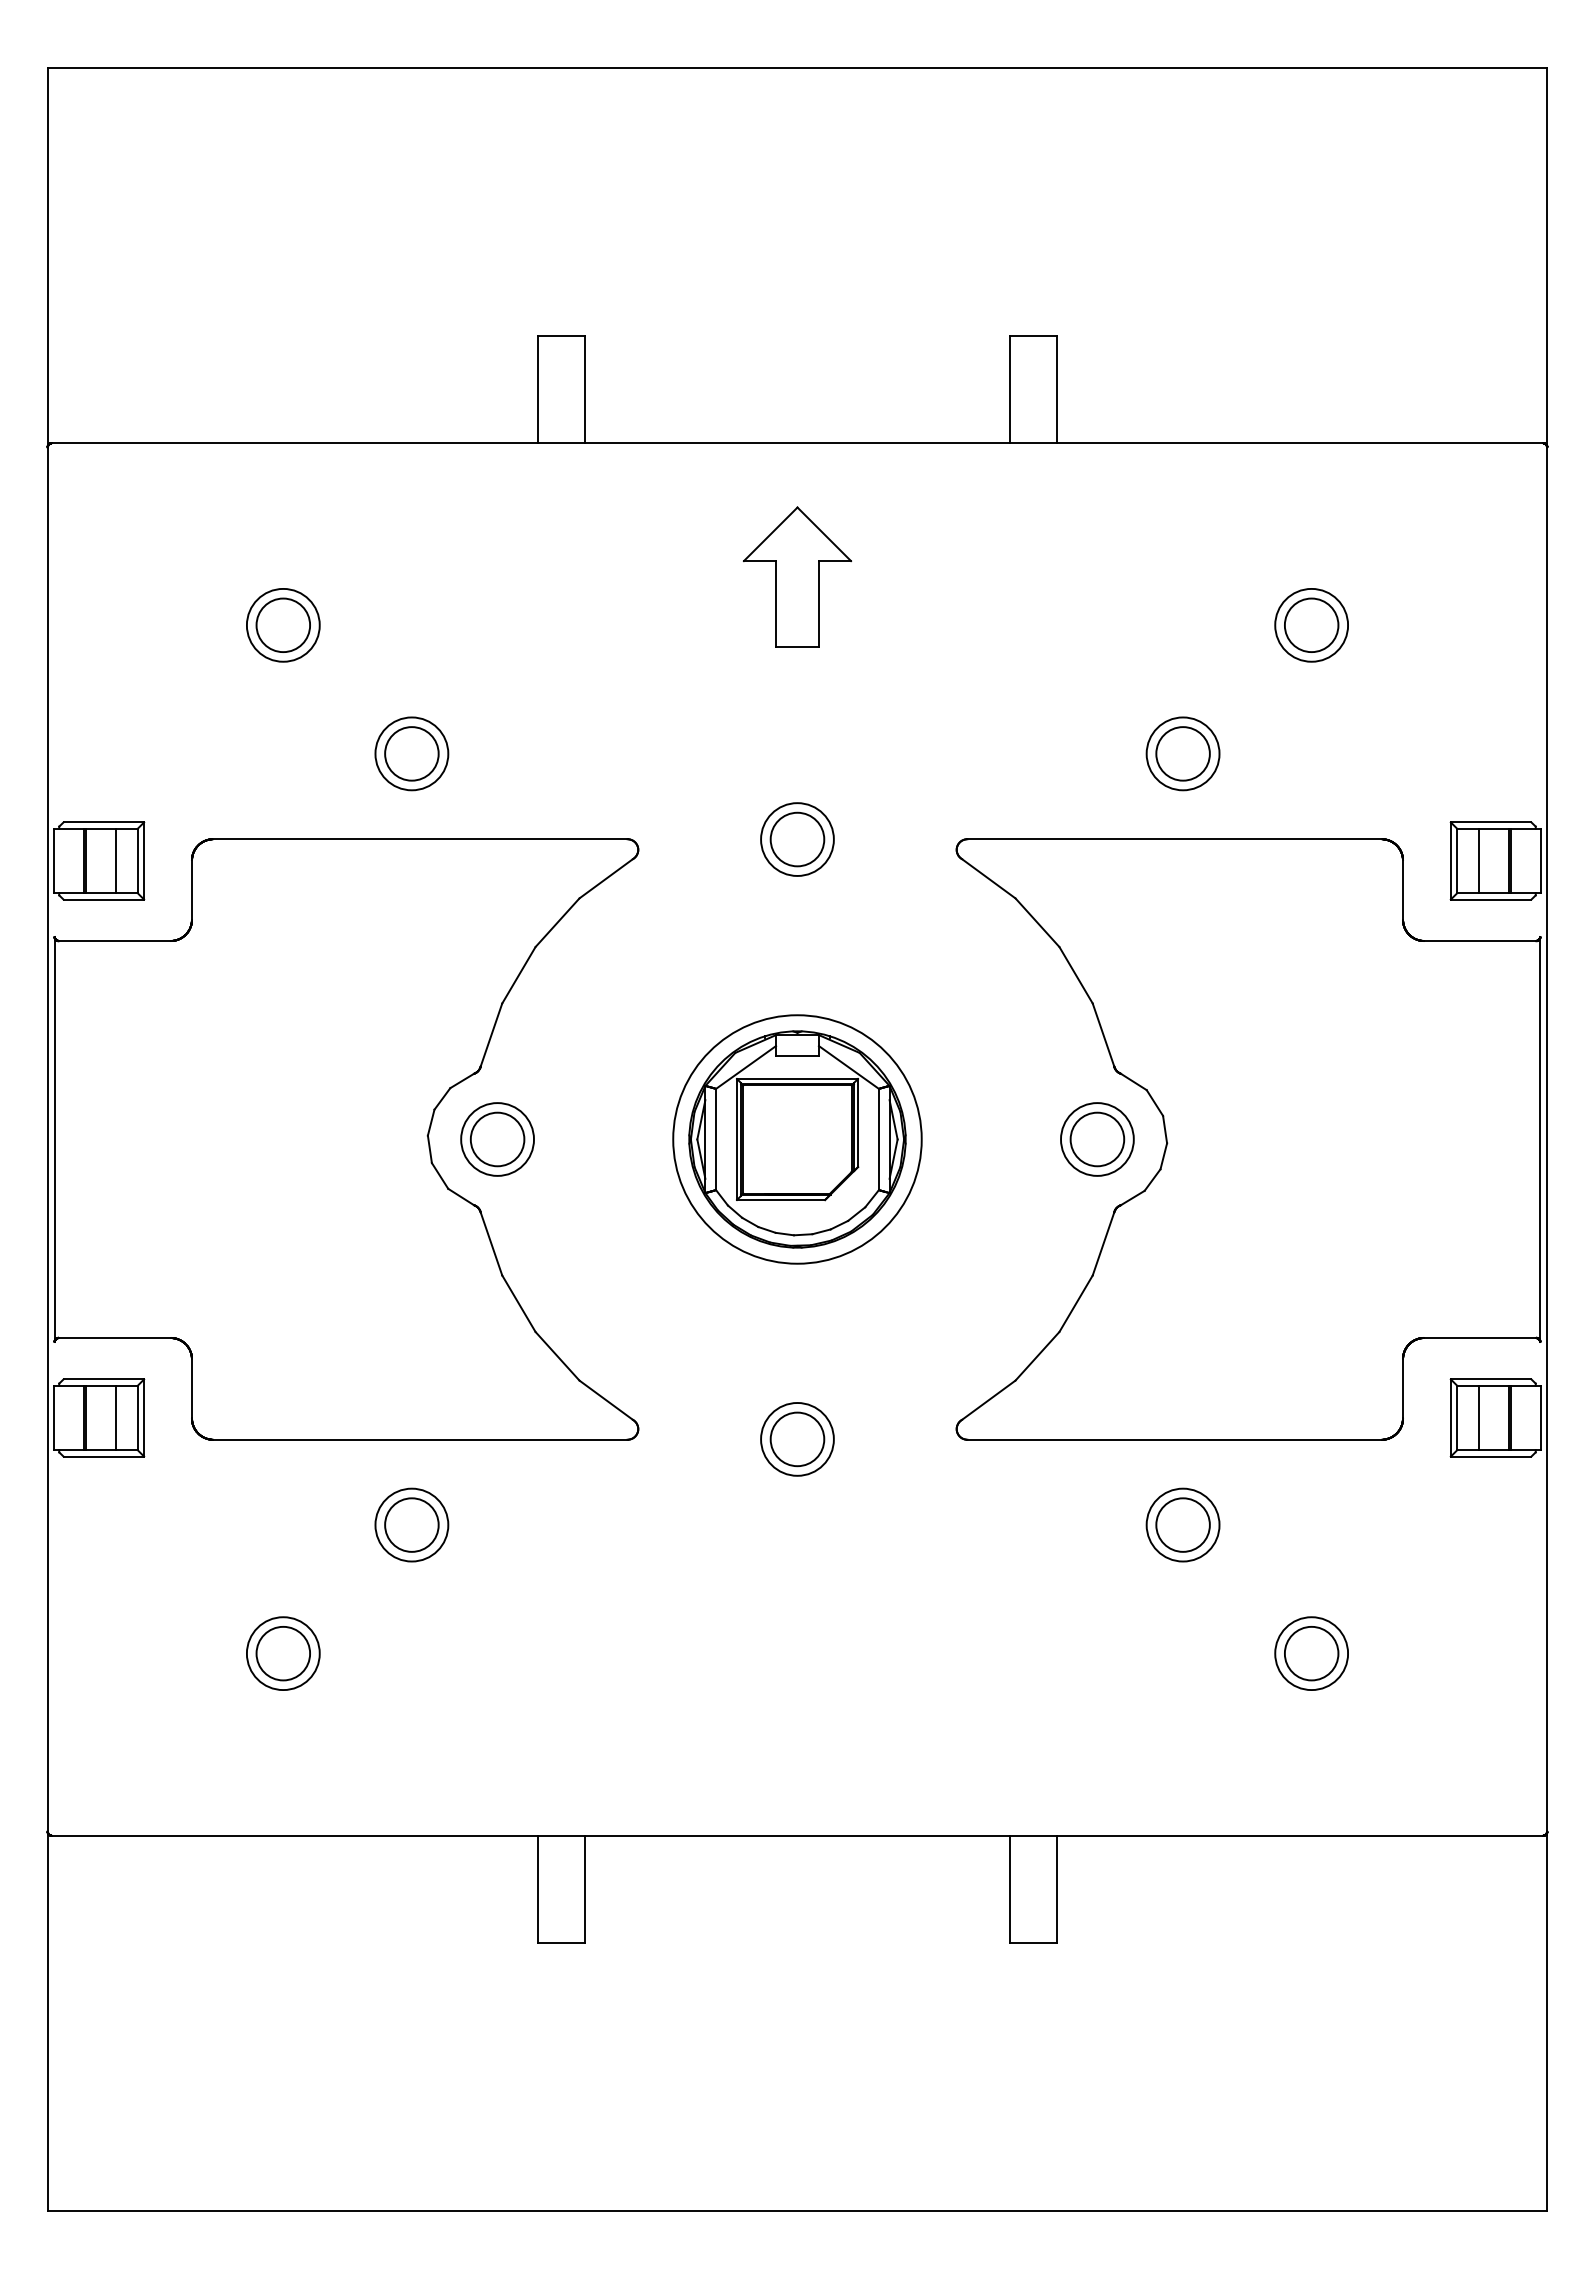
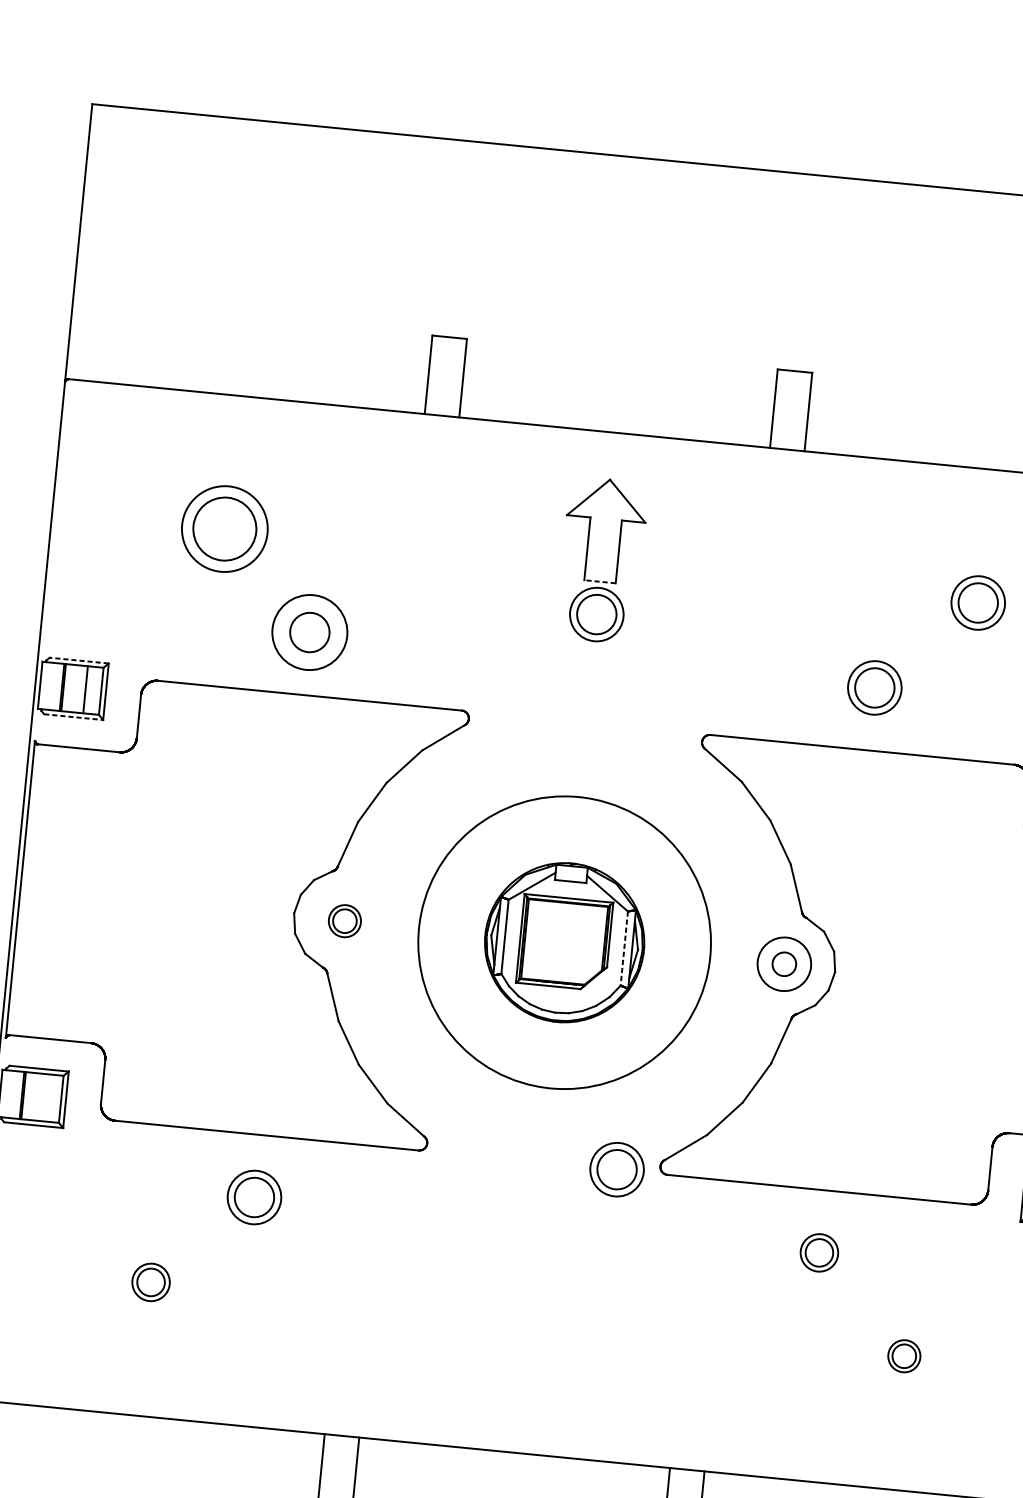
part: (283, 625) -> (225, 529), size x1.6
line: (797, 646) -> (600, 581), solid -> dashed
circle: (411, 753) -> (309, 632), size x1.4
line: (103, 822) -> (79, 660), solid -> dashed
part: (797, 839) -> (596, 614), moved
line: (104, 899) -> (74, 717), solid -> dashed
part: (497, 1139) -> (344, 921), size x0.6
circle: (797, 1139) -> (564, 942), size x1.6
line: (878, 1139) -> (624, 948), solid -> dashed
circle: (1097, 1139) -> (784, 964), size x0.6
line: (116, 1417) -> (45, 1097), removed
part: (797, 1439) -> (617, 1169), moved
part: (1182, 1524) -> (819, 1252), size x0.7
part: (283, 1653) -> (151, 1282), size x0.7
part: (1311, 1653) -> (904, 1356), size x0.6

